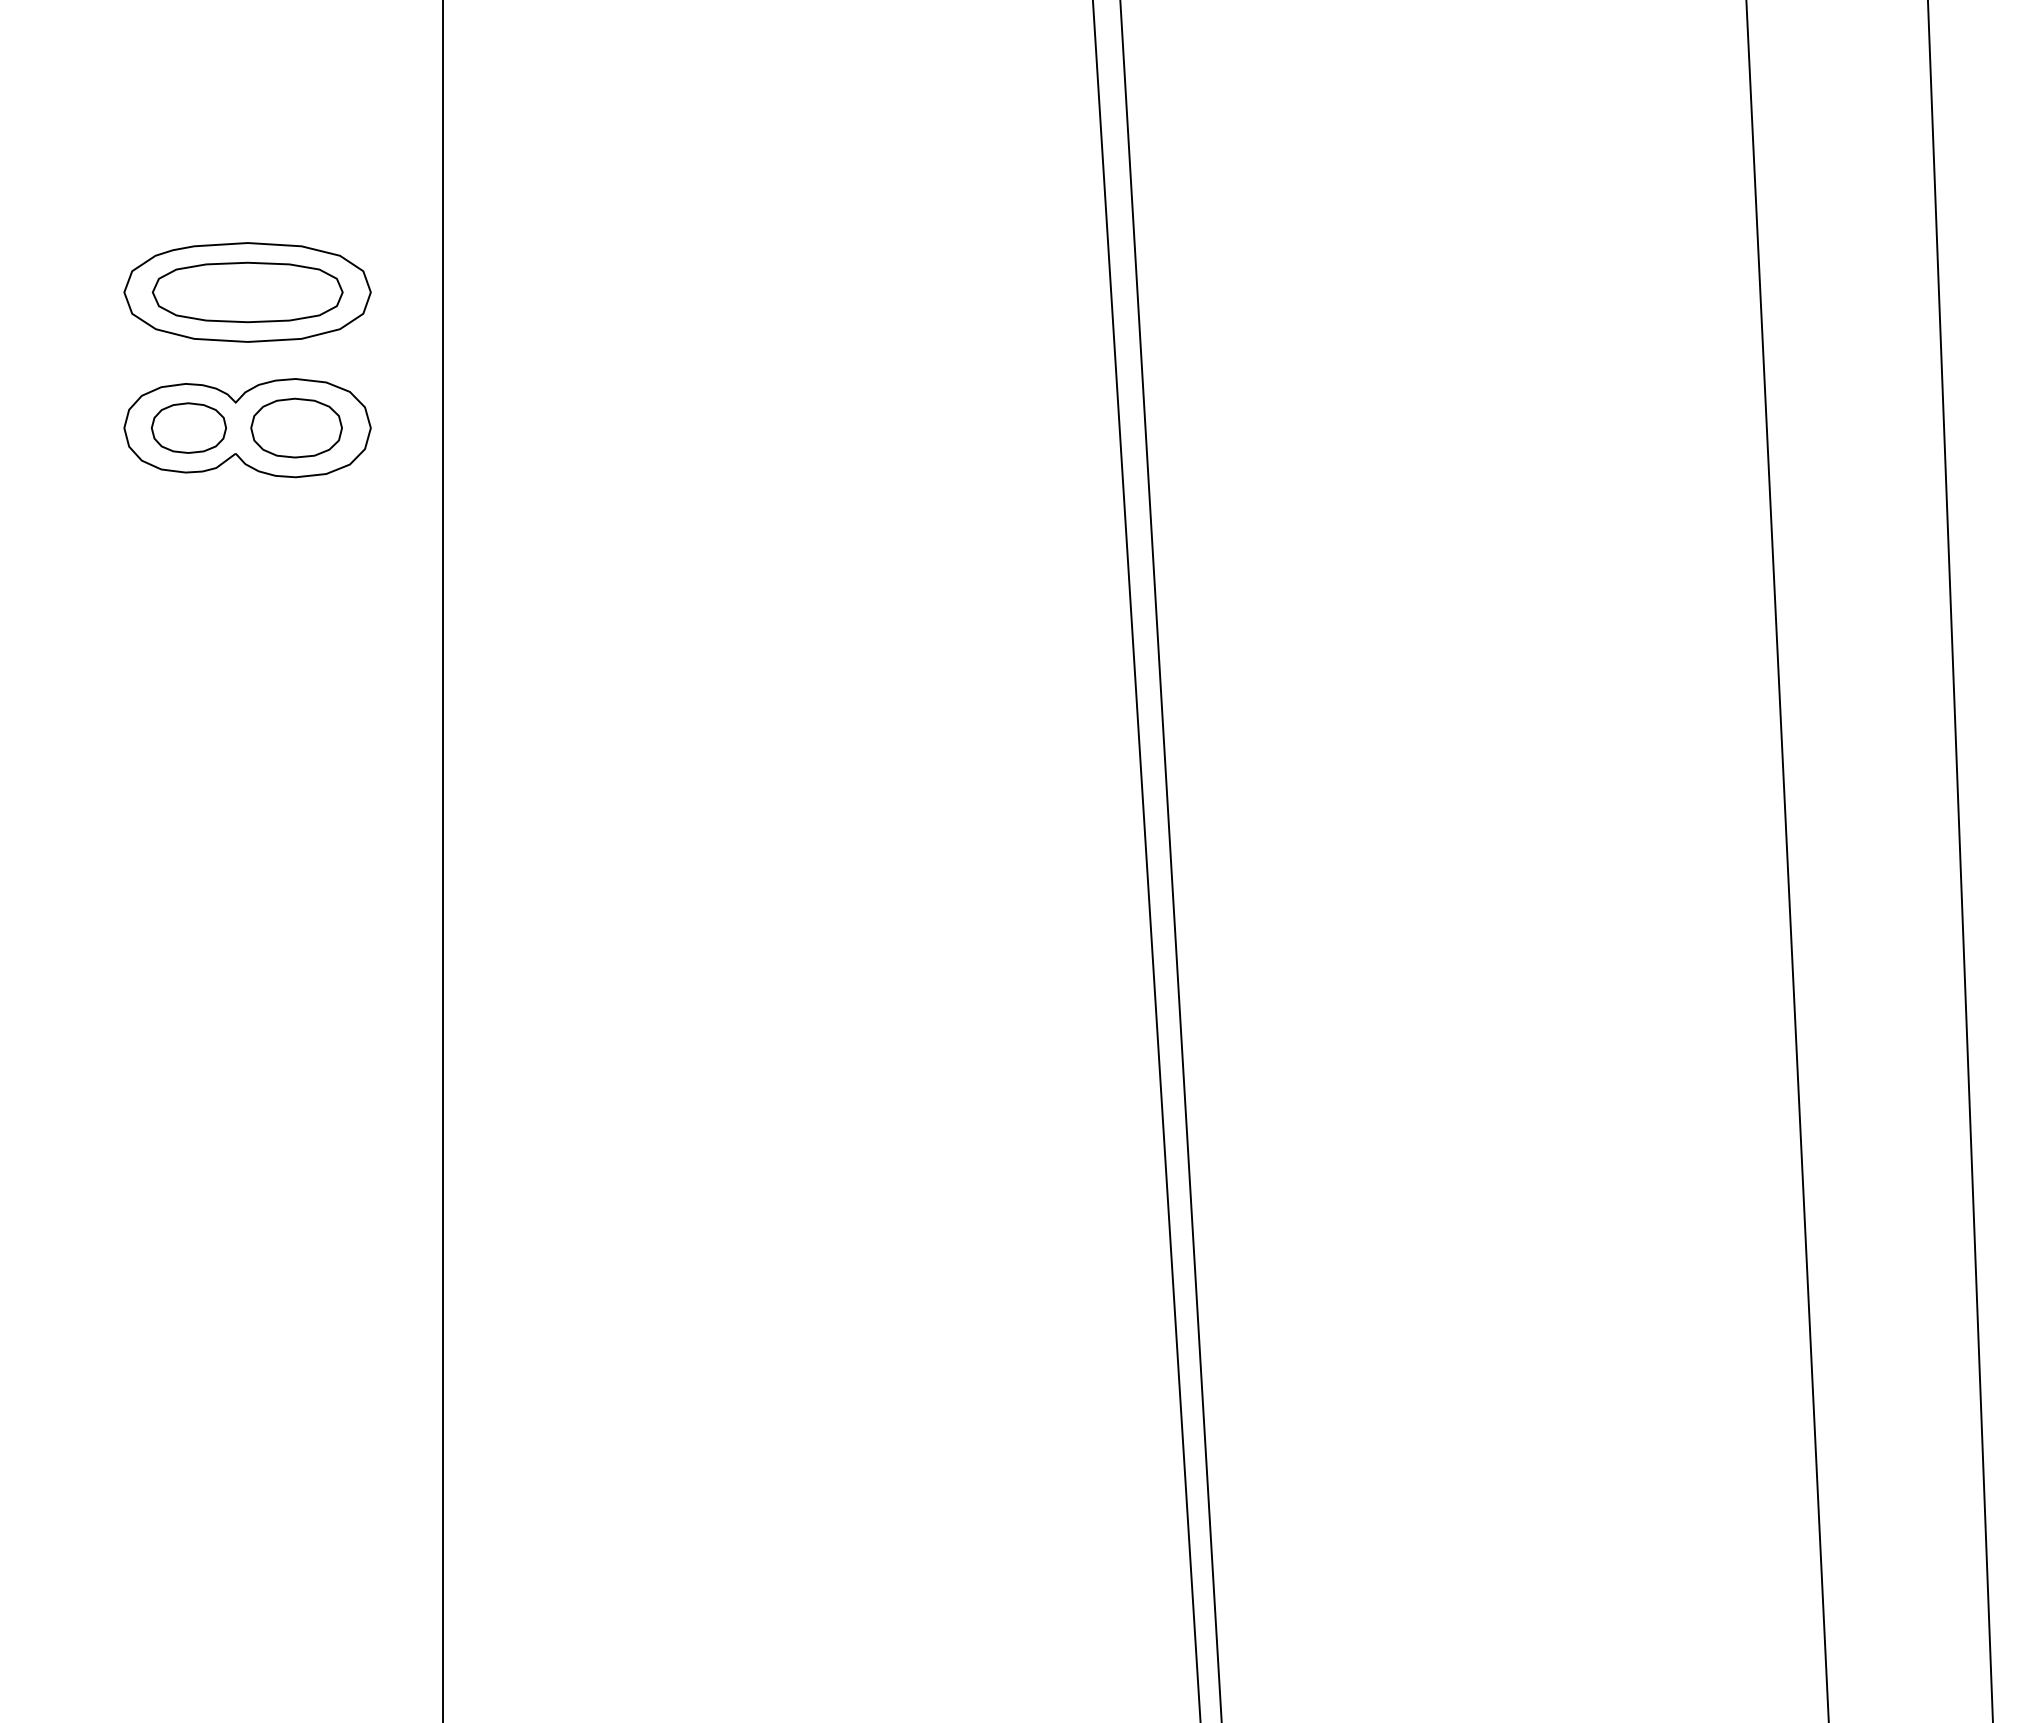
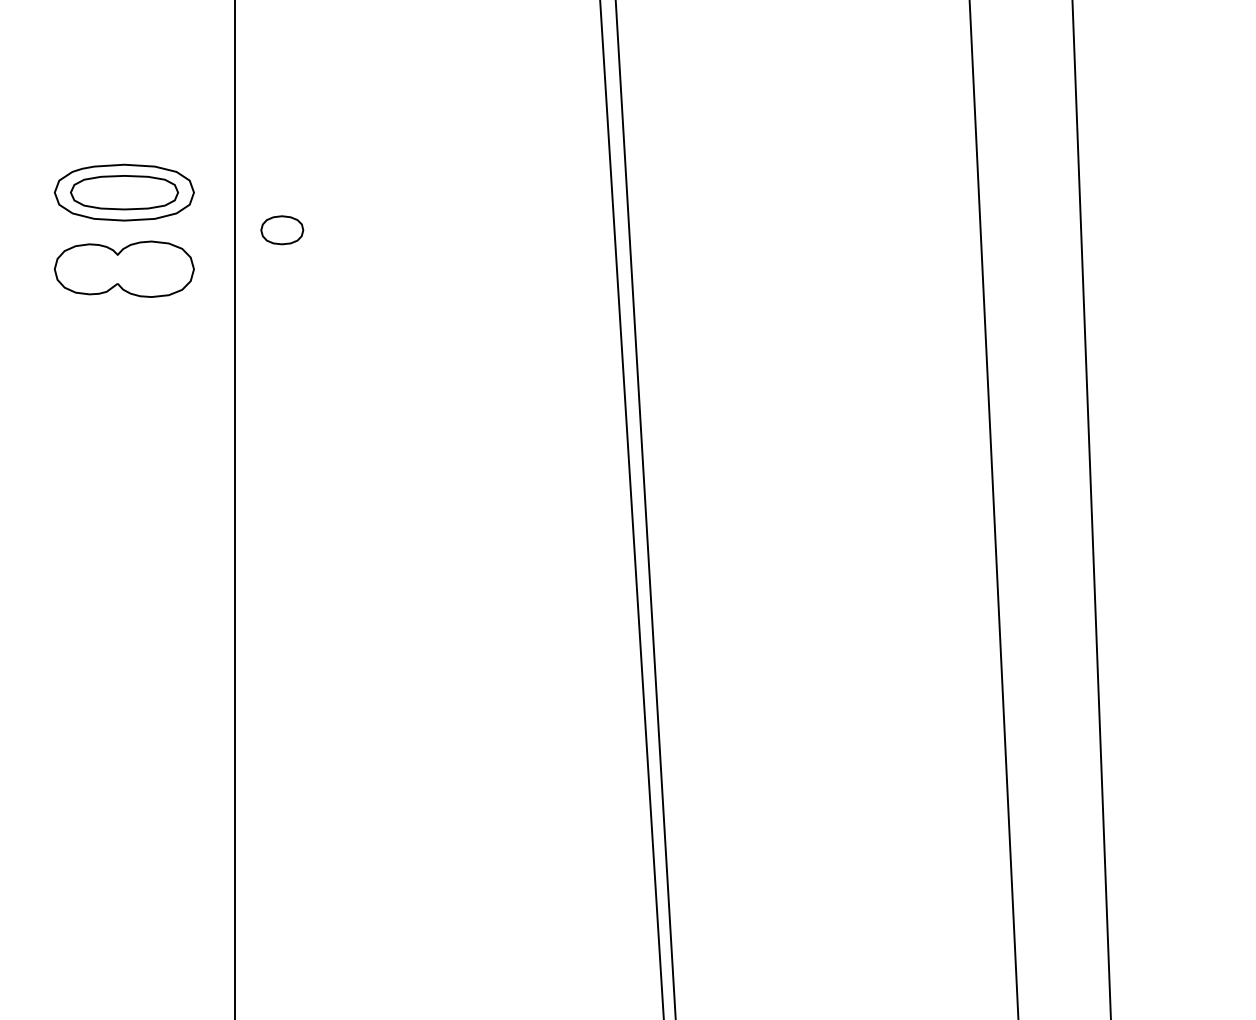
part: (295, 426) -> (151, 268), removed
part: (189, 428) -> (282, 230), moved

